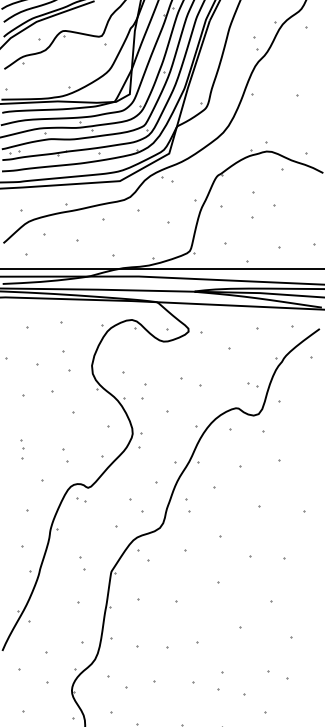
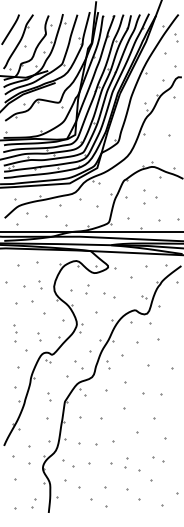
part: (67, 362) -> (40, 284), size x0.62
part: (144, 392) -> (87, 289), moved
part: (22, 449) -> (15, 333), size x1.67

